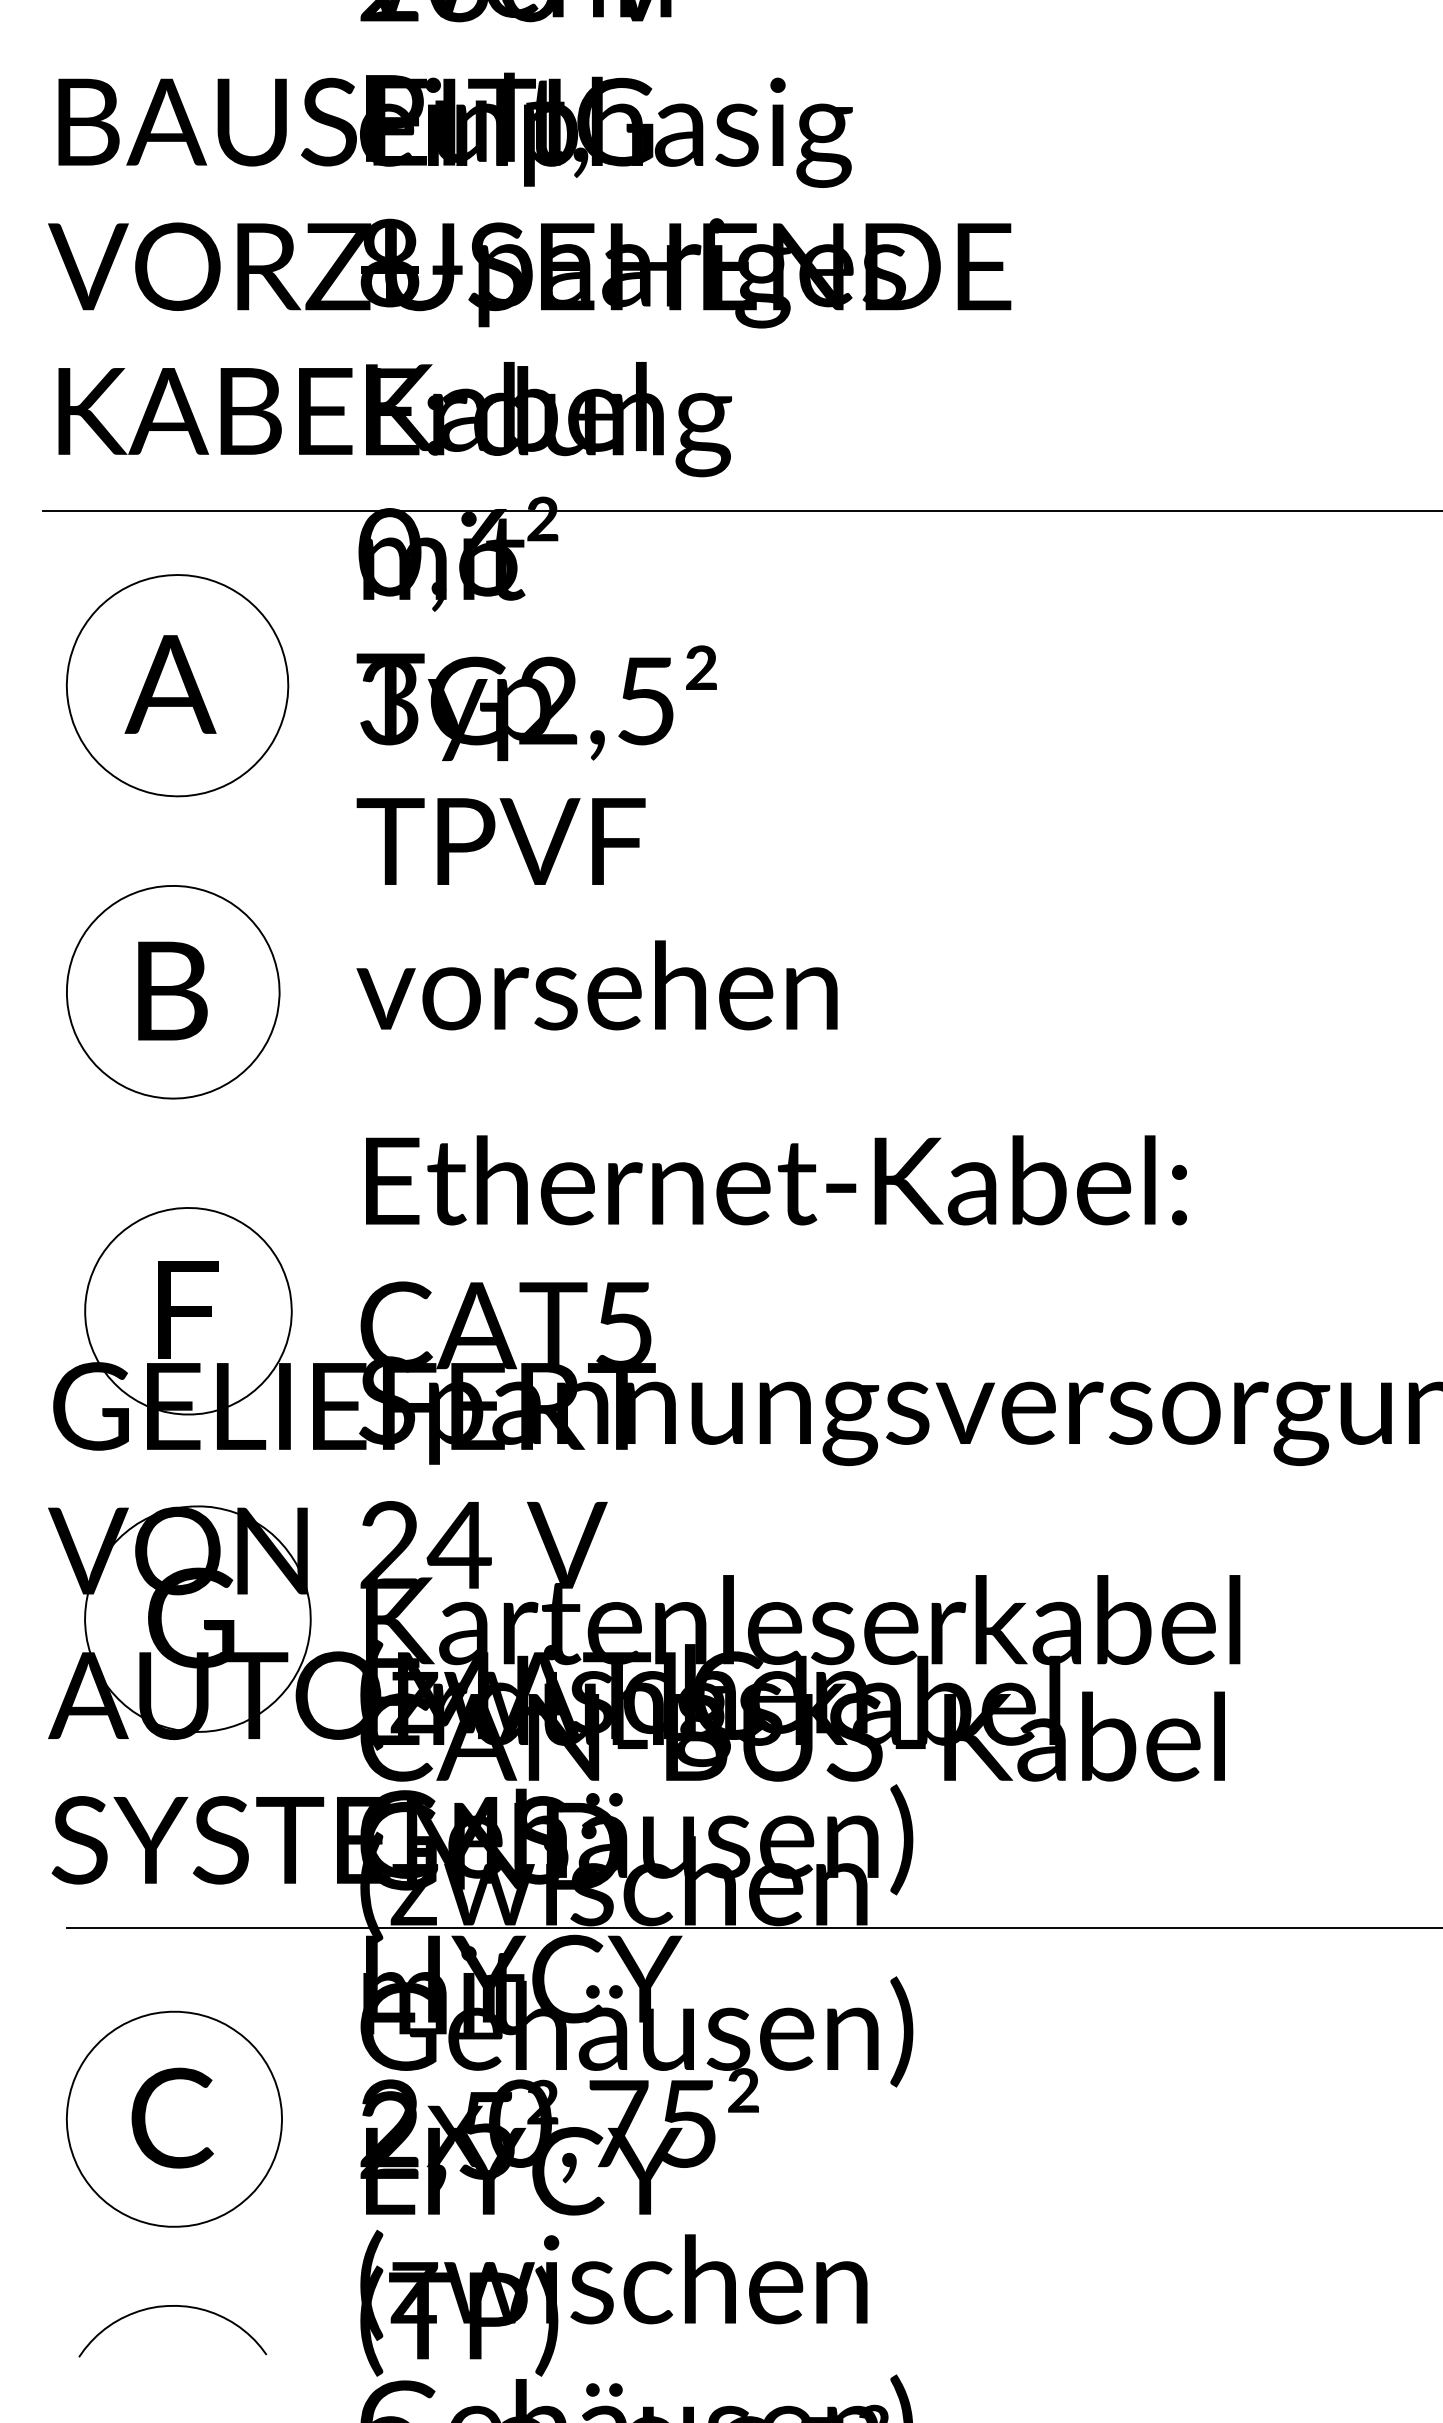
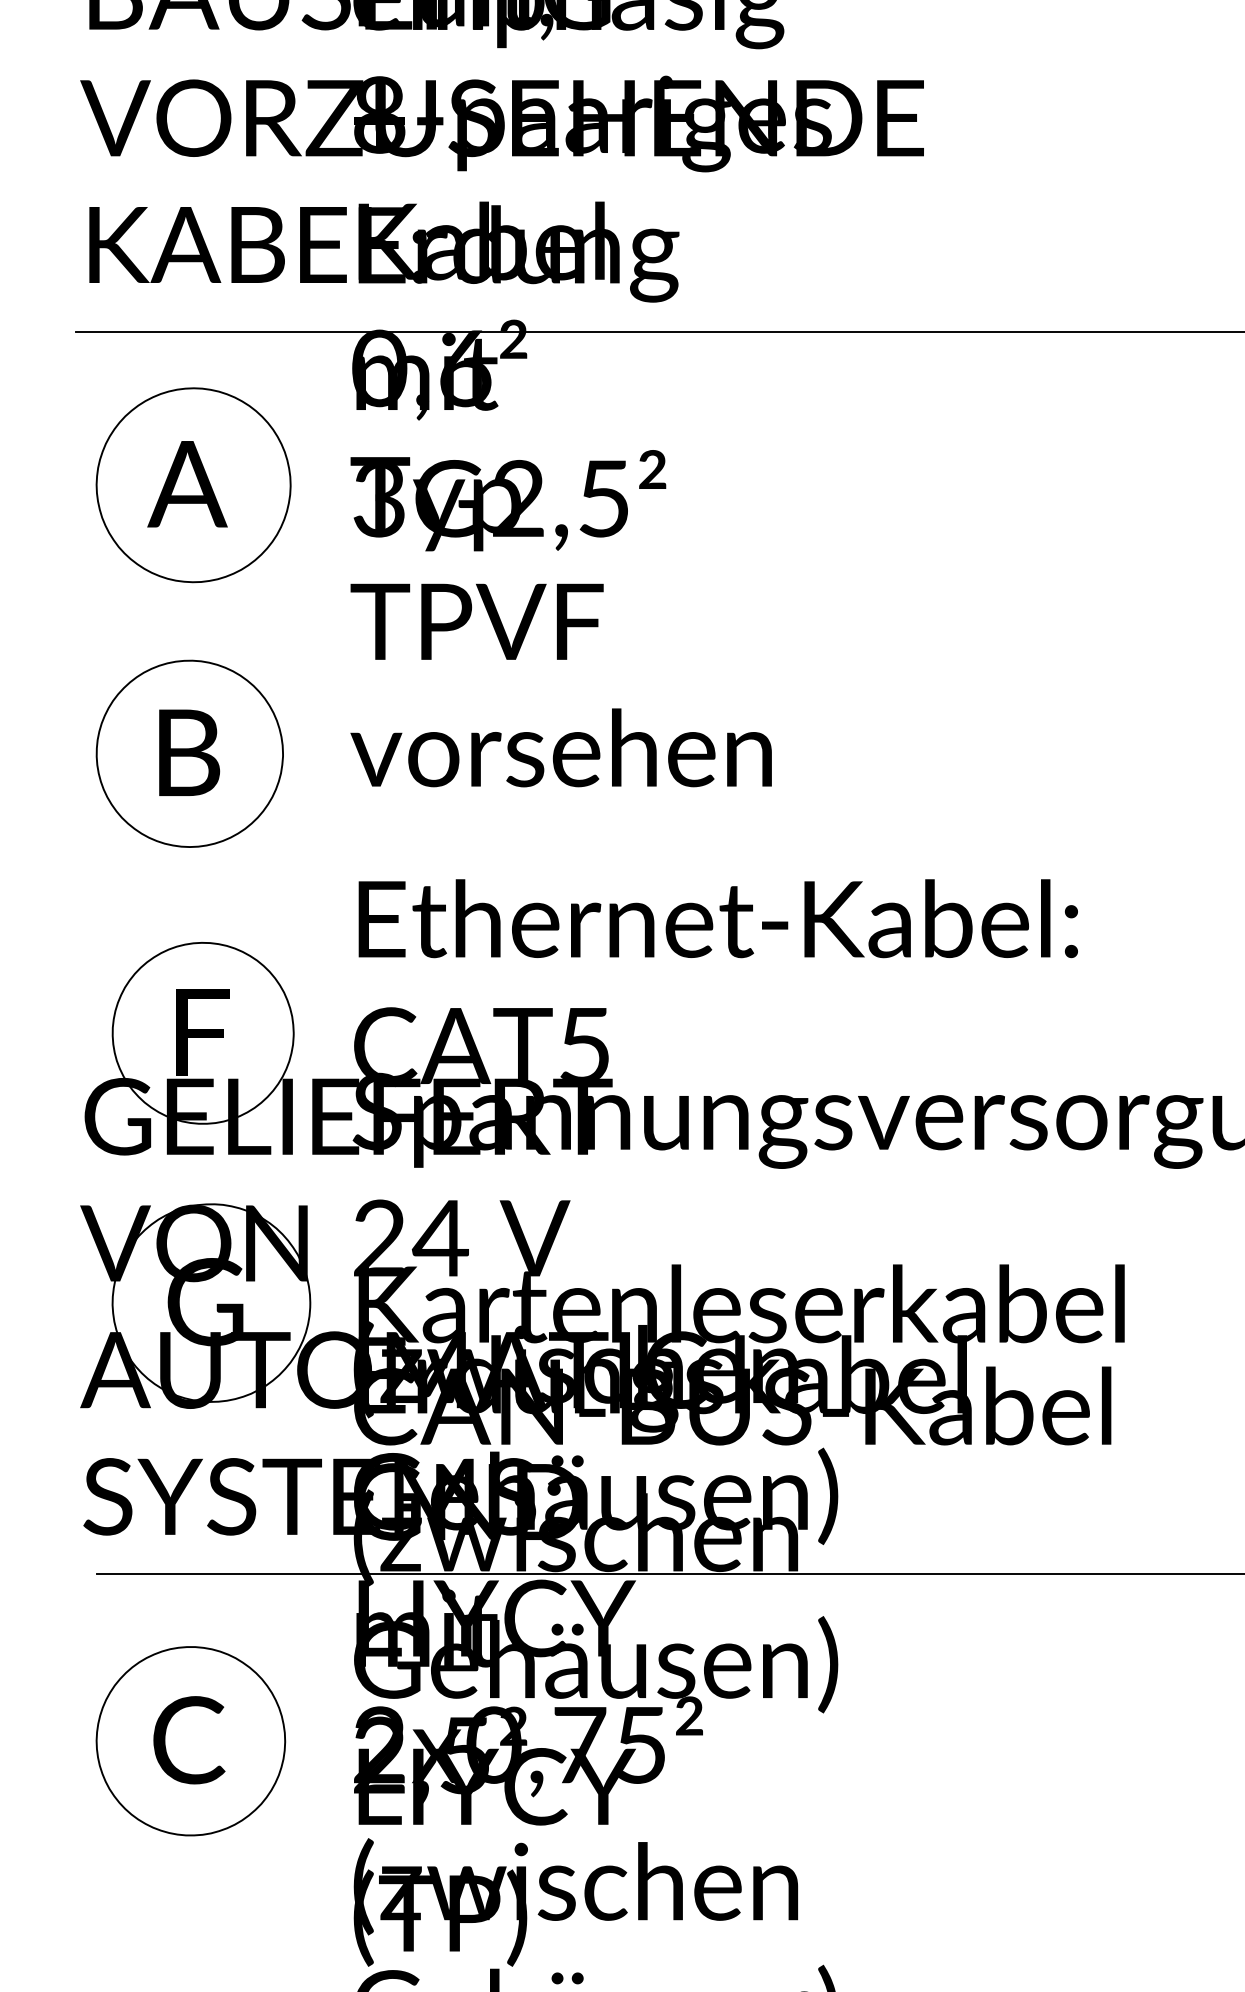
curve: (172, 2306) -> (189, 1905), removed

